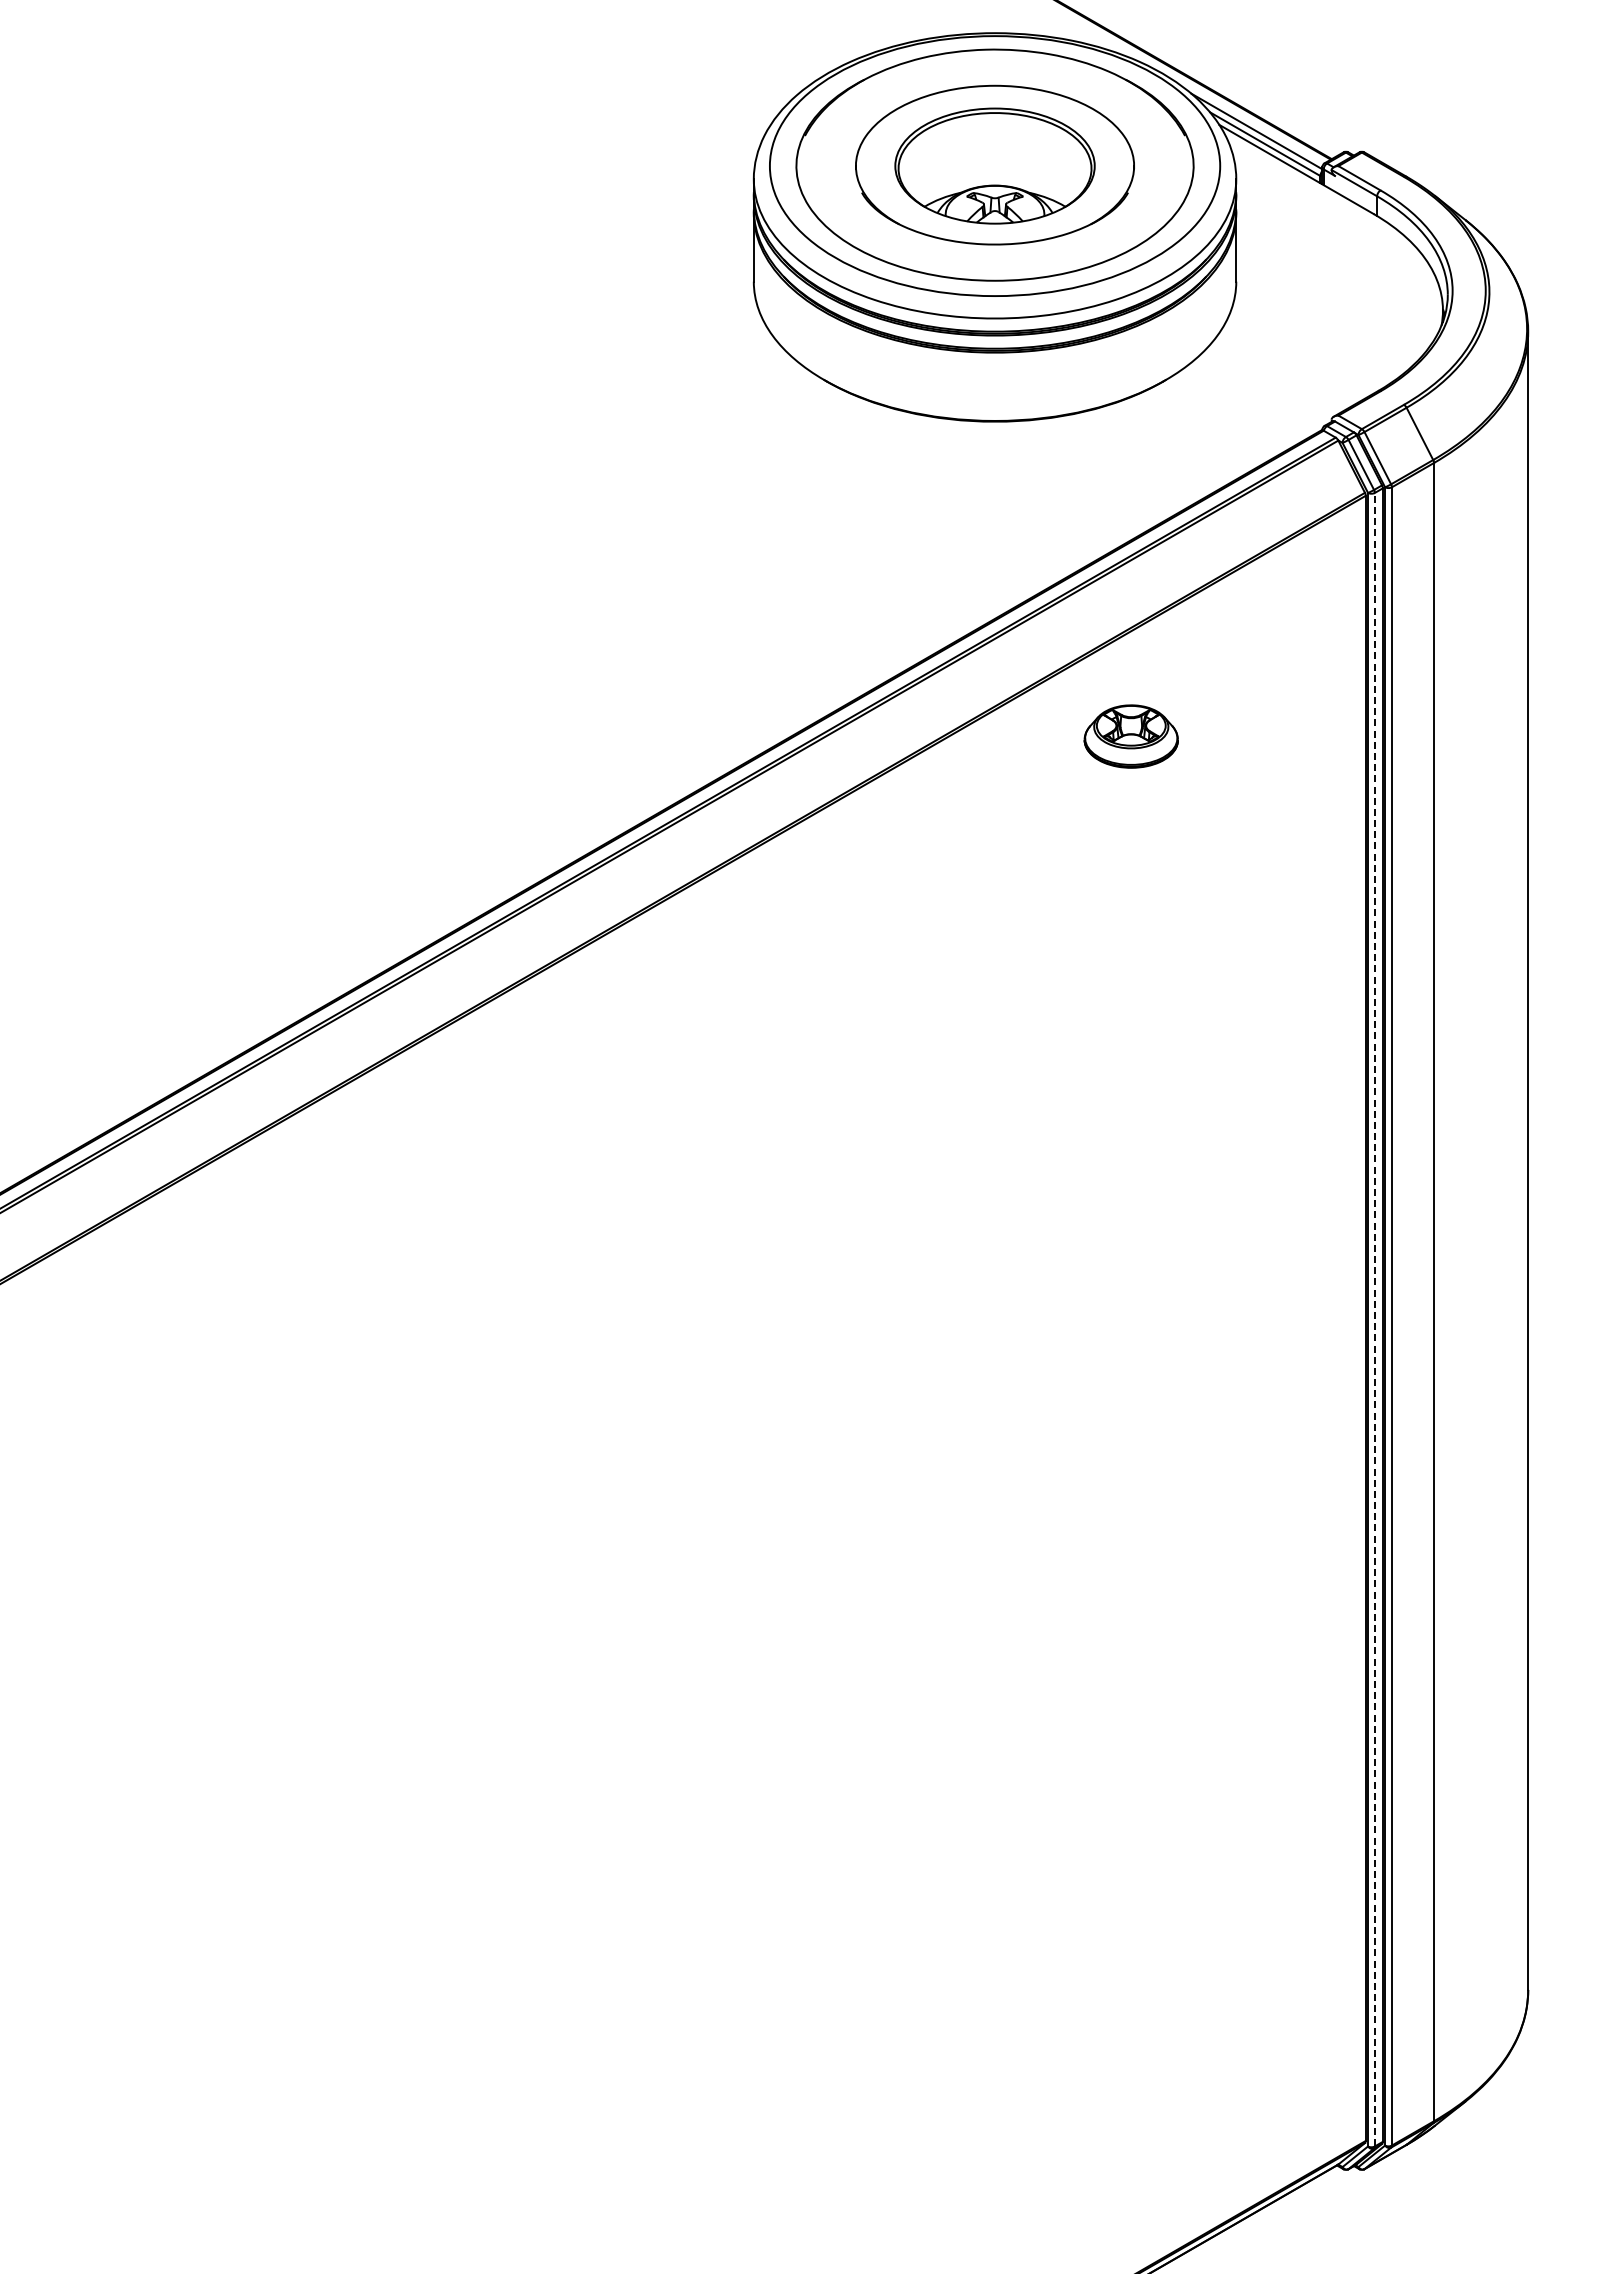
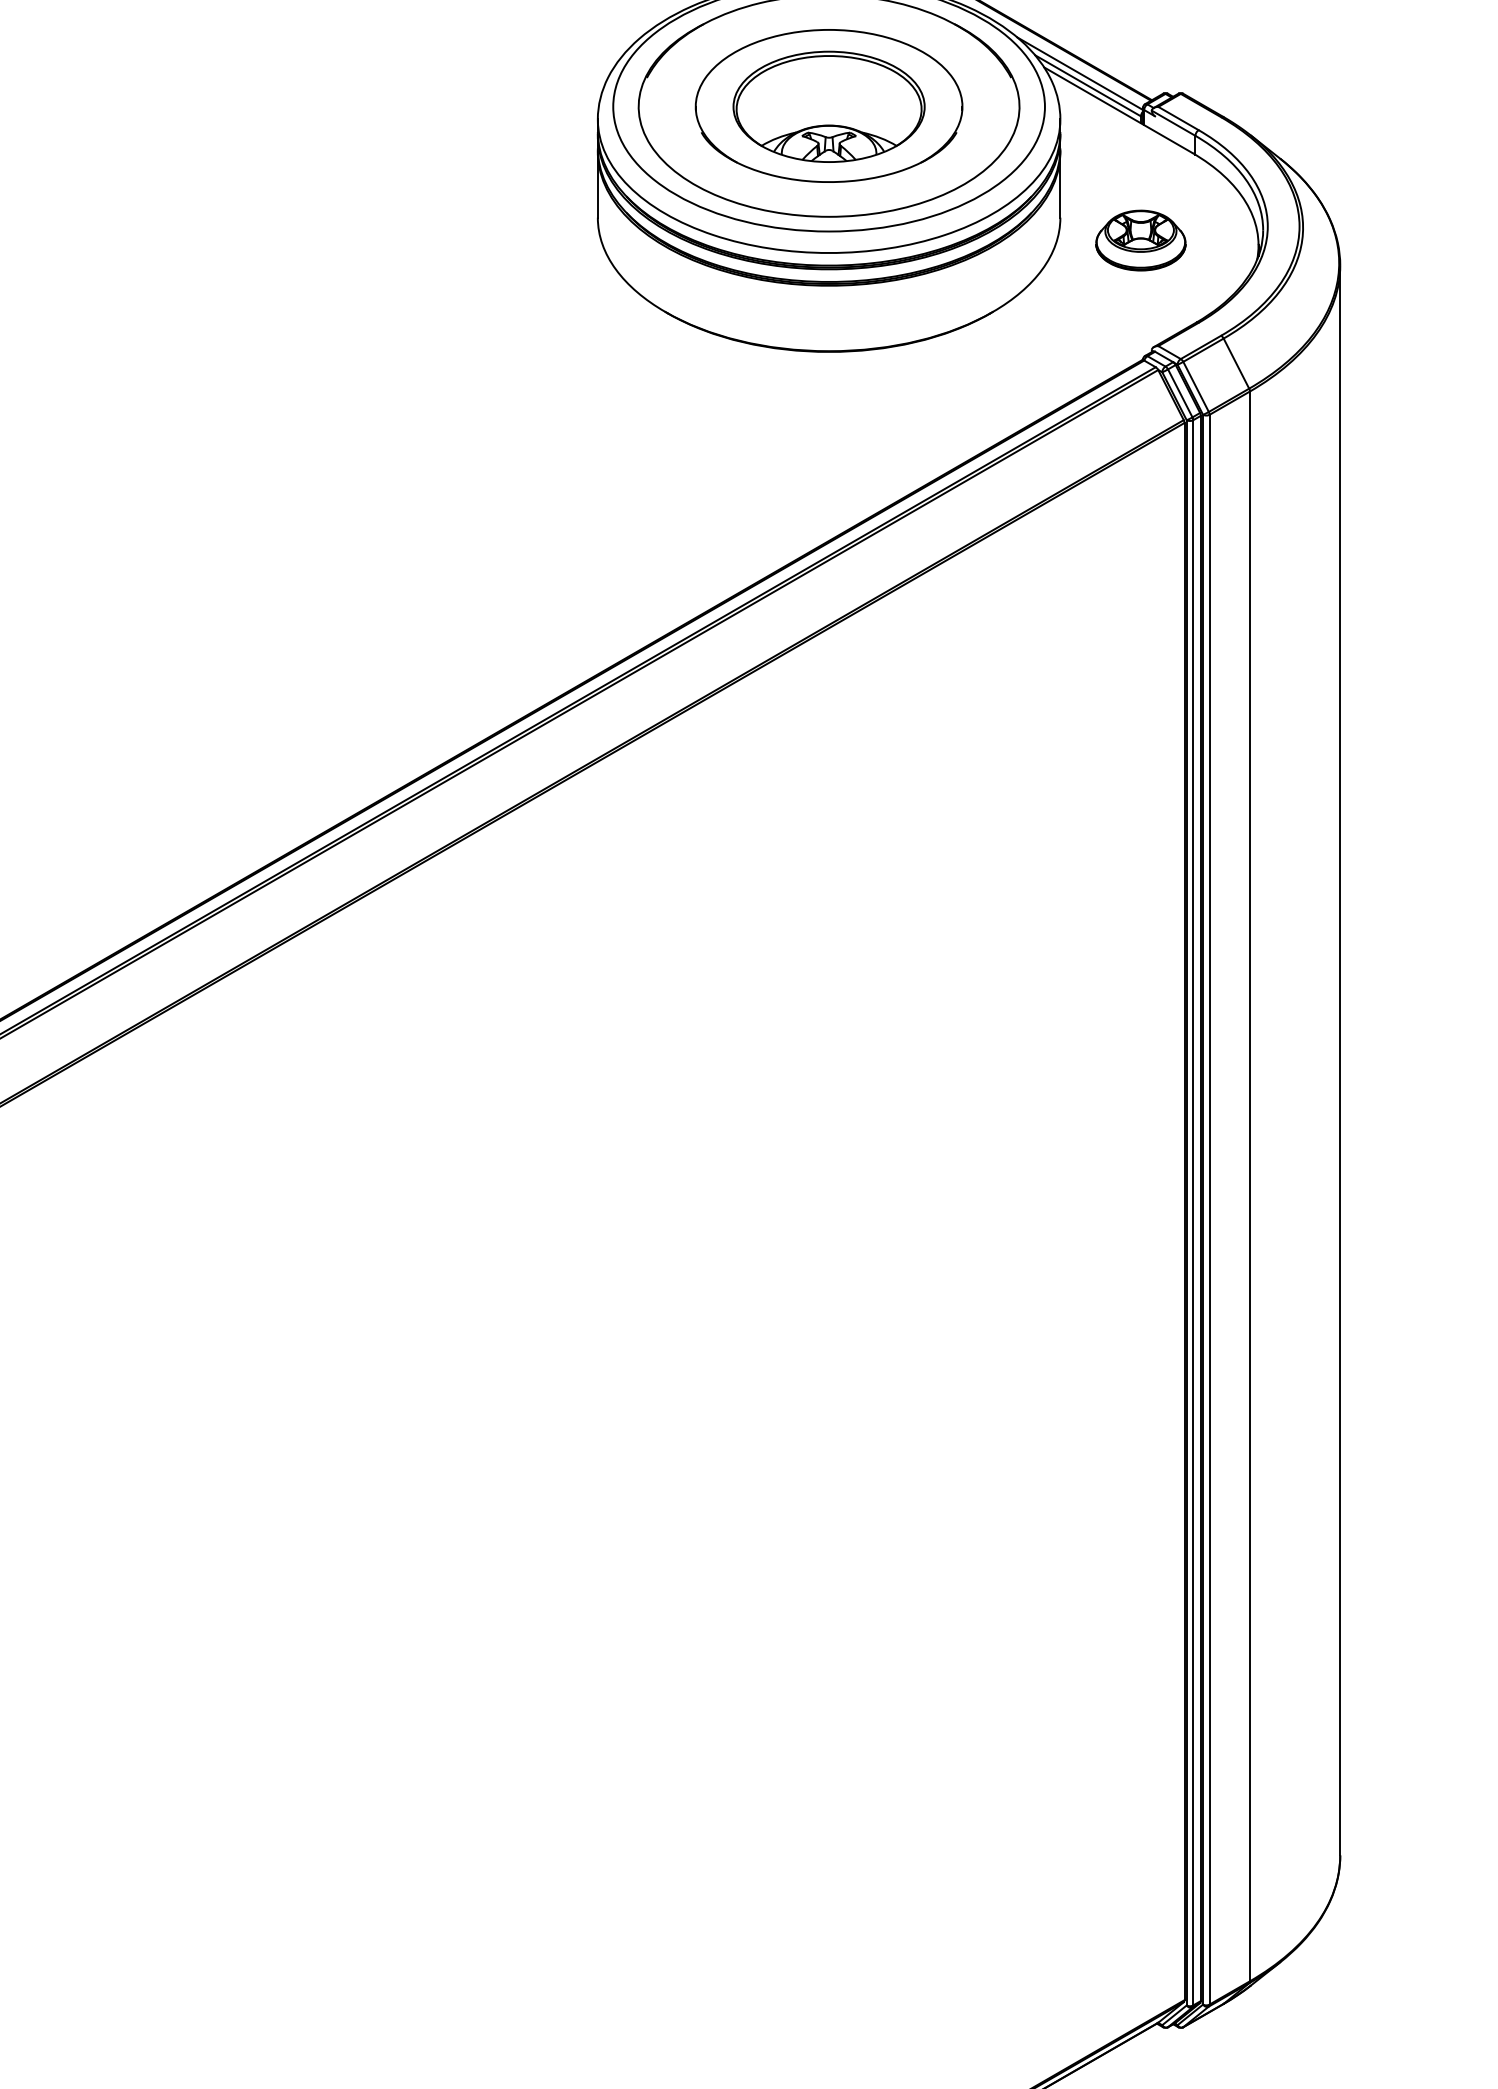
part: (1130, 736) -> (1140, 240), moved
line: (1374, 1319) -> (1192, 1212), dashed -> solid

